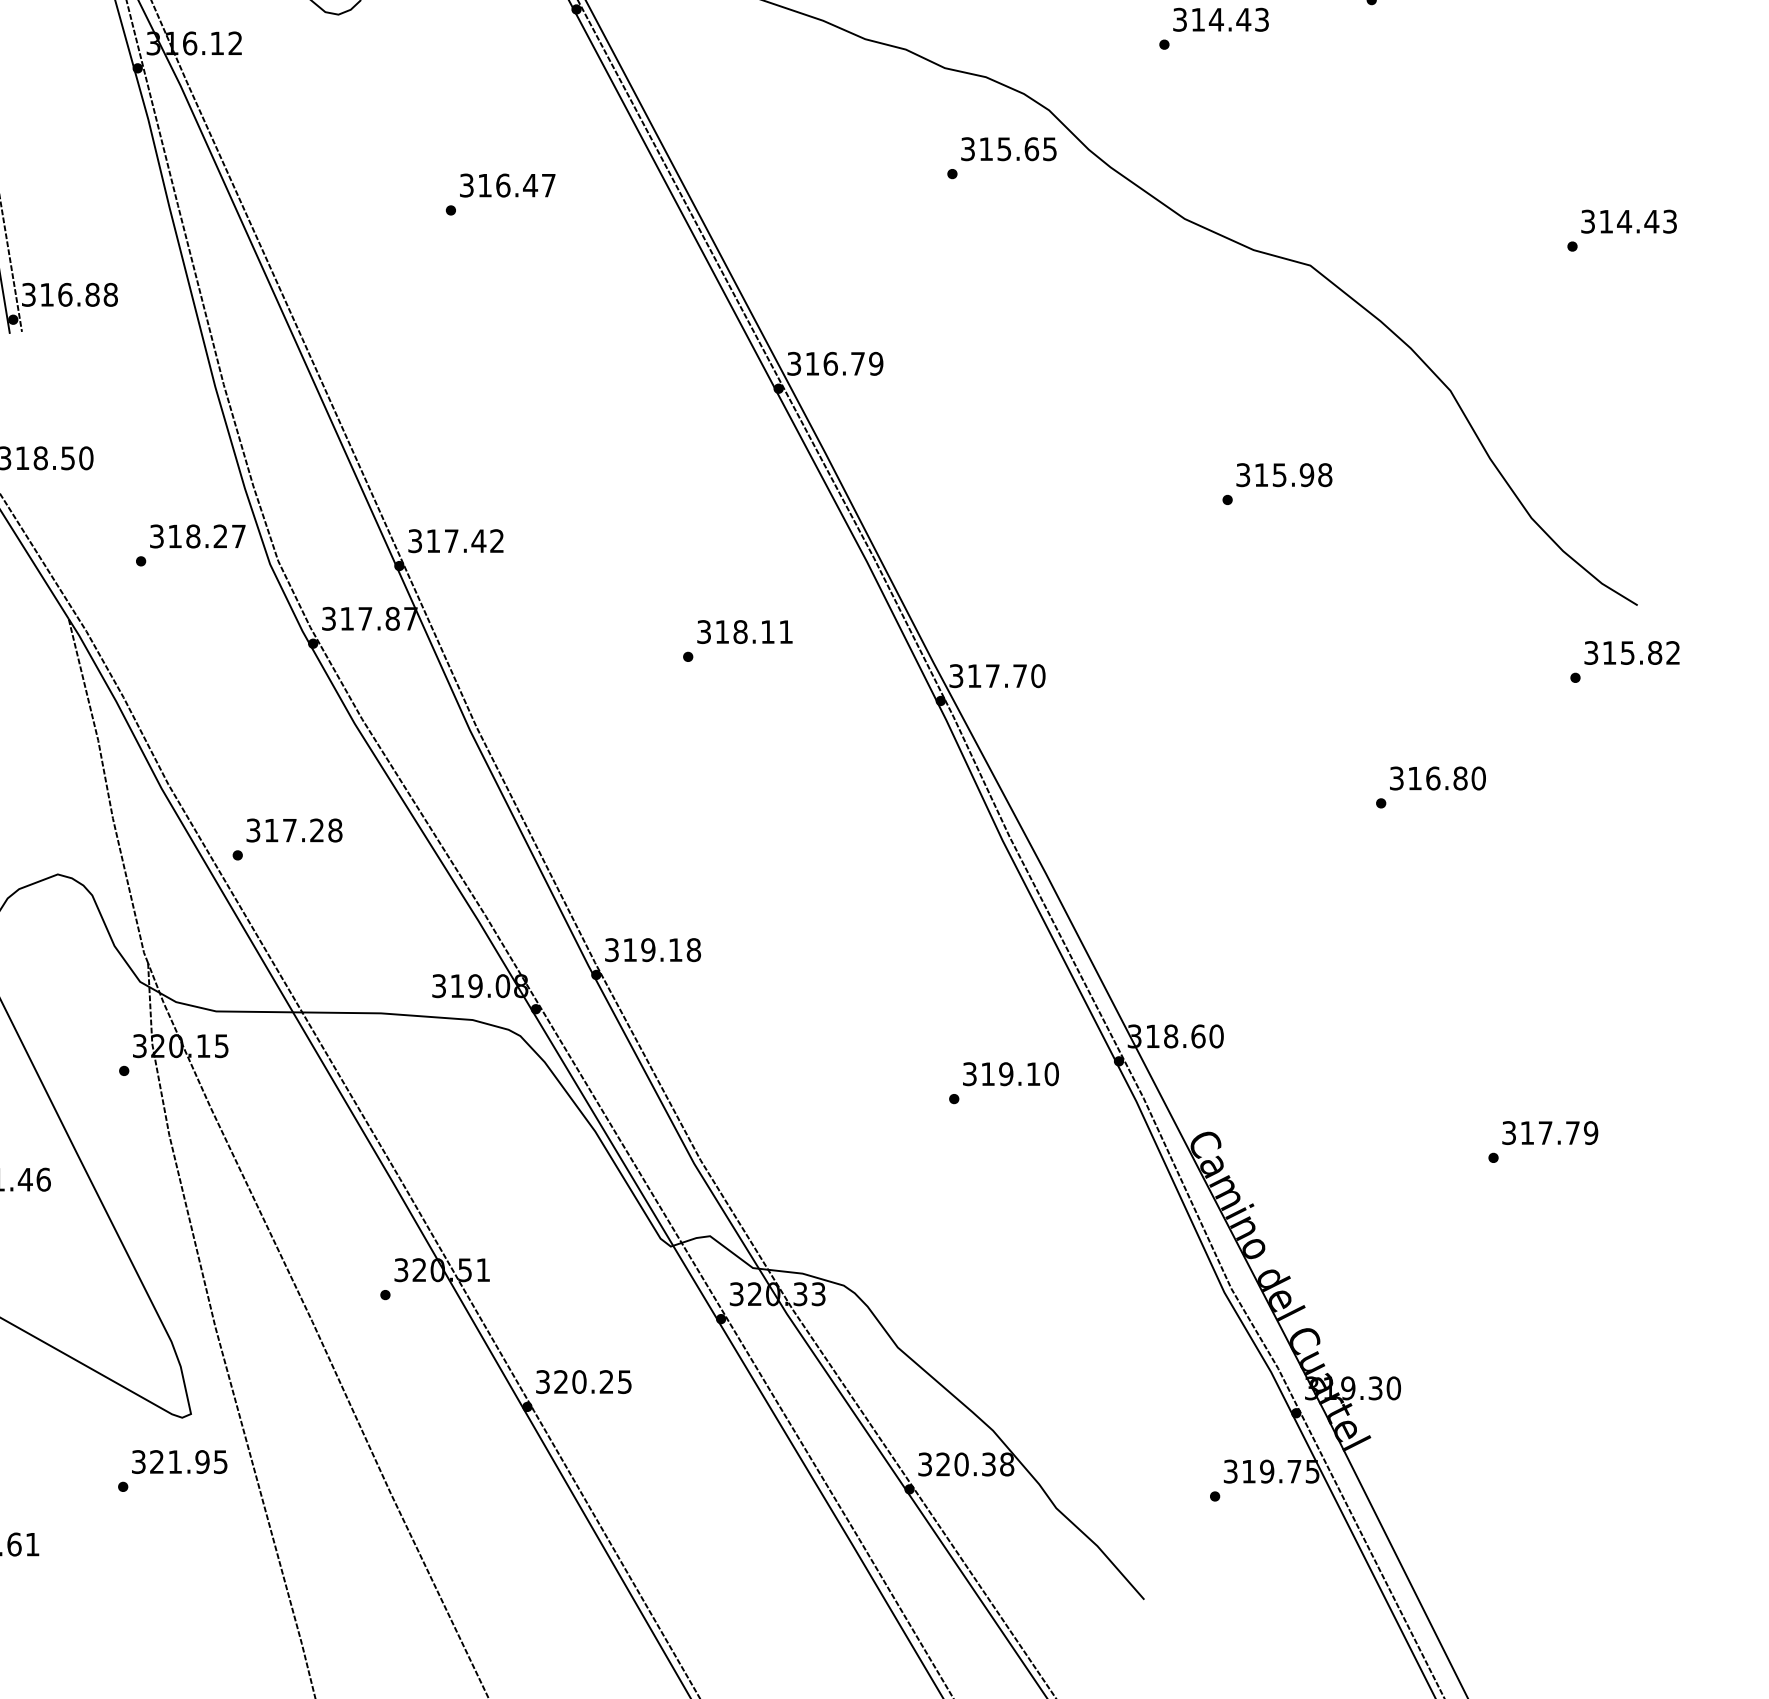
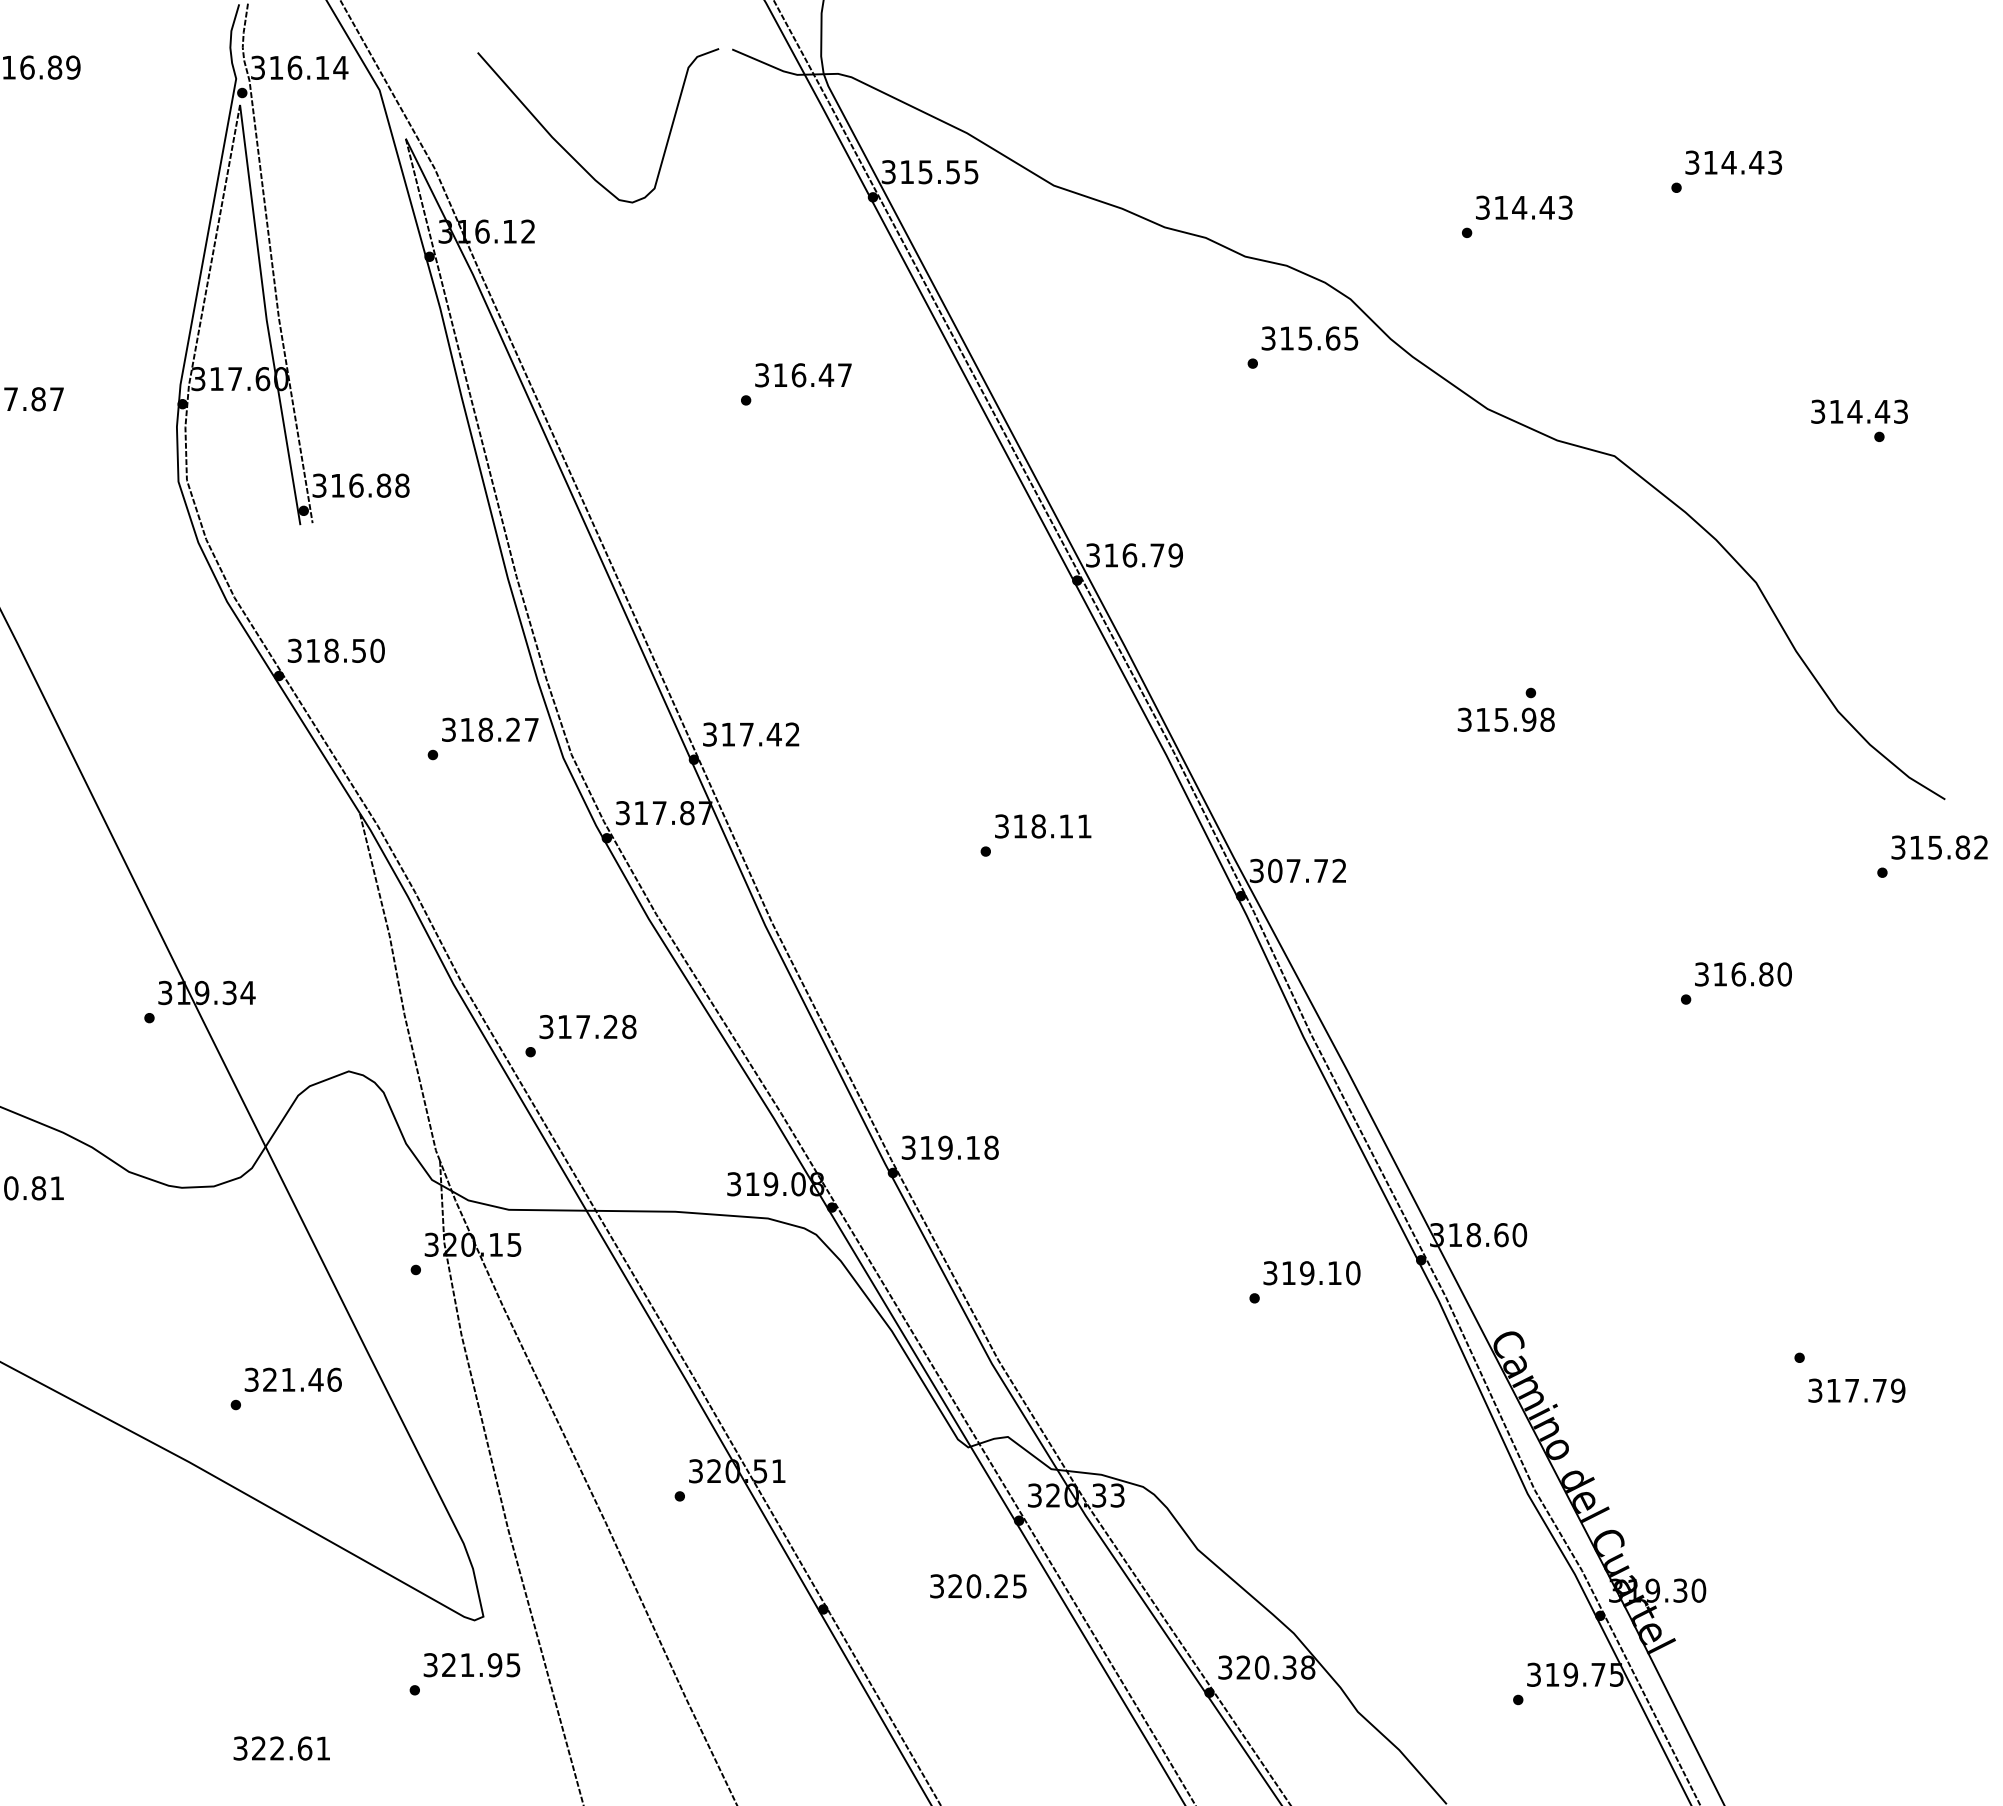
text: (1628, 221) -> (1859, 411), moved
text: (1283, 474) -> (1505, 719), moved
text: (1006, 675) -> (1307, 870), 317.70 -> 307.72
text: (1549, 1132) -> (1856, 1390), moved
text: (583, 1382) -> (978, 1586), moved

